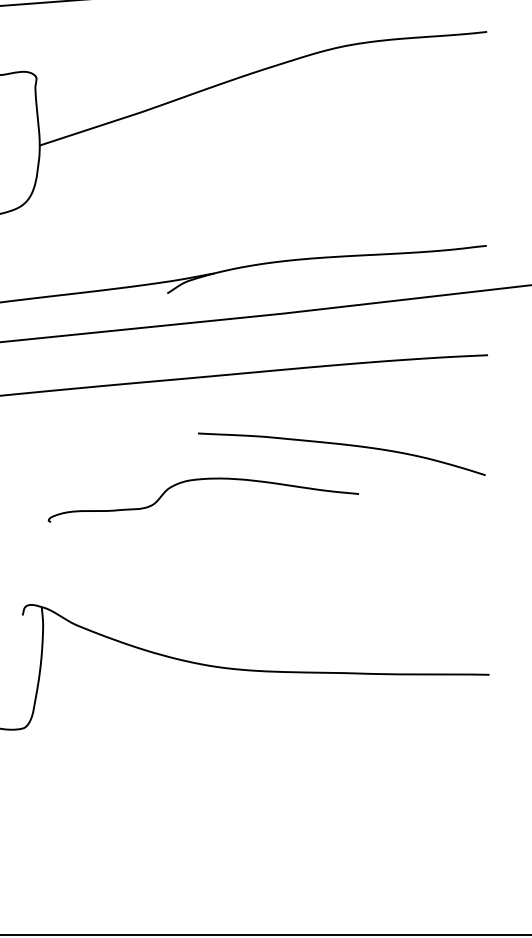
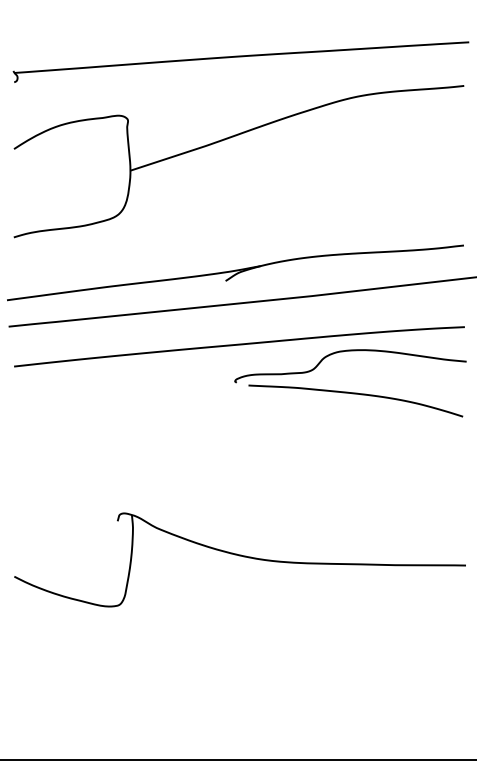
curve: (203, 480) -> (350, 351), moved

